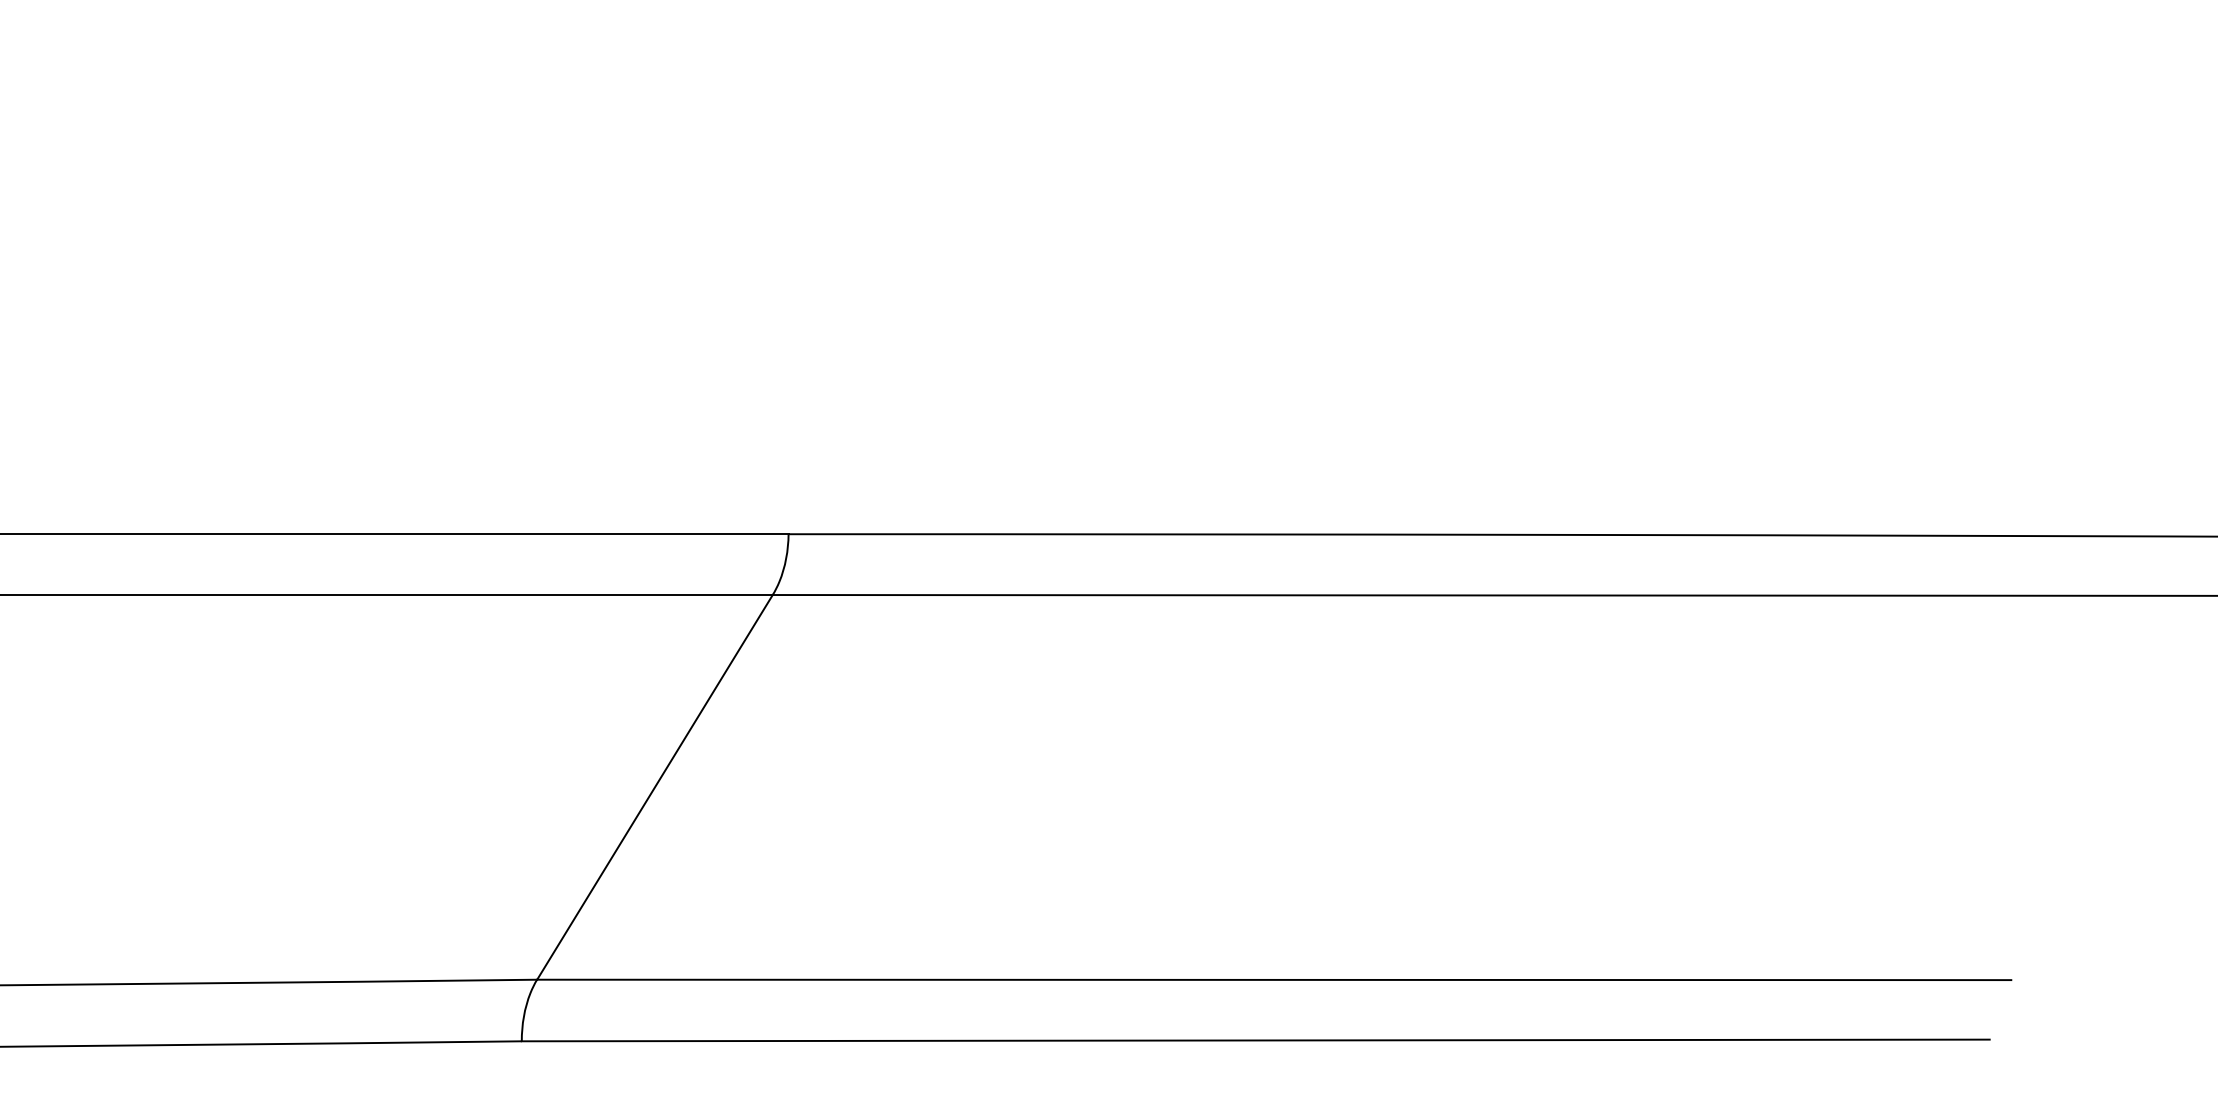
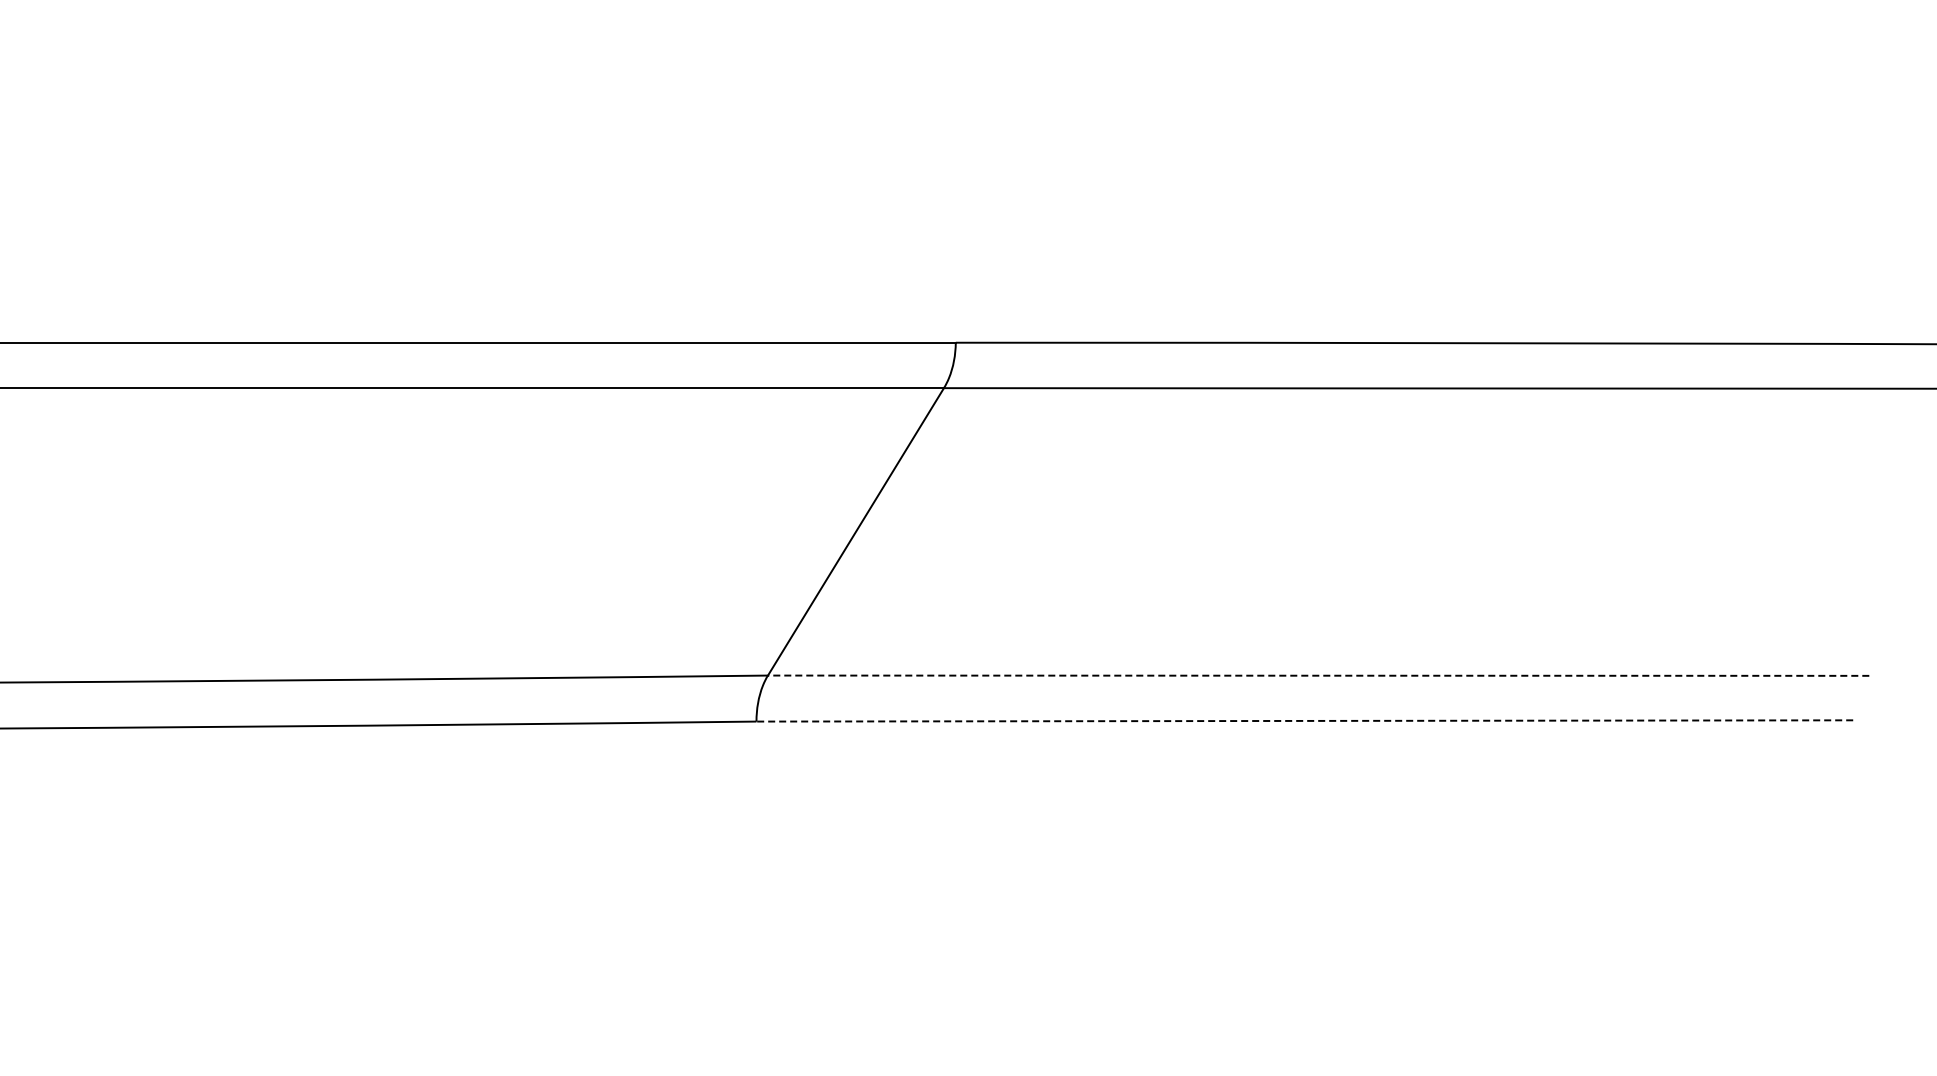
line: (1274, 979) -> (1318, 675), solid -> dashed
line: (1255, 1039) -> (1304, 720), solid -> dashed

